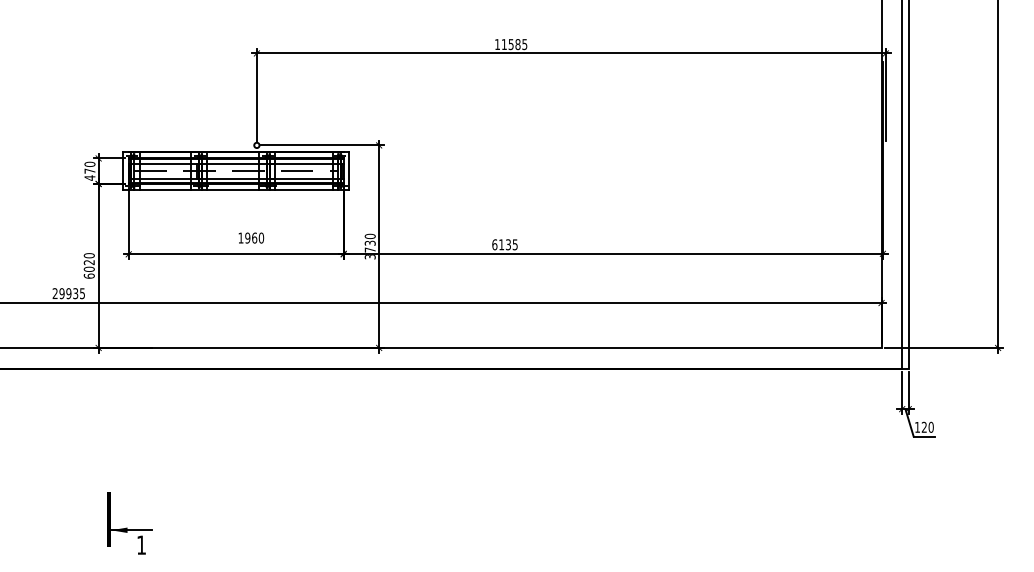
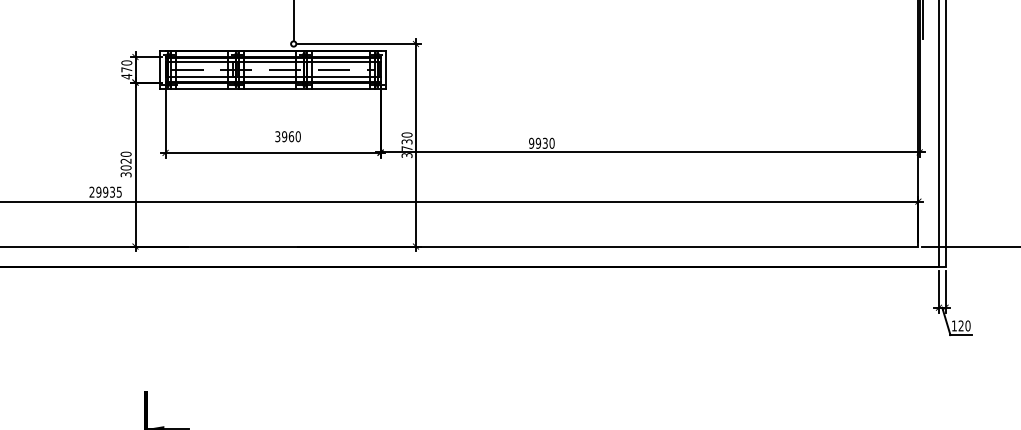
text: (240, 237) -> (277, 136), 1960 -> 3960
text: (504, 244) -> (541, 143), 6135 -> 9930
text: (88, 275) -> (125, 174), 6020 -> 3020

